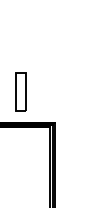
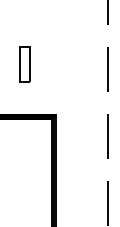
part: (20, 91) -> (24, 64), moved

